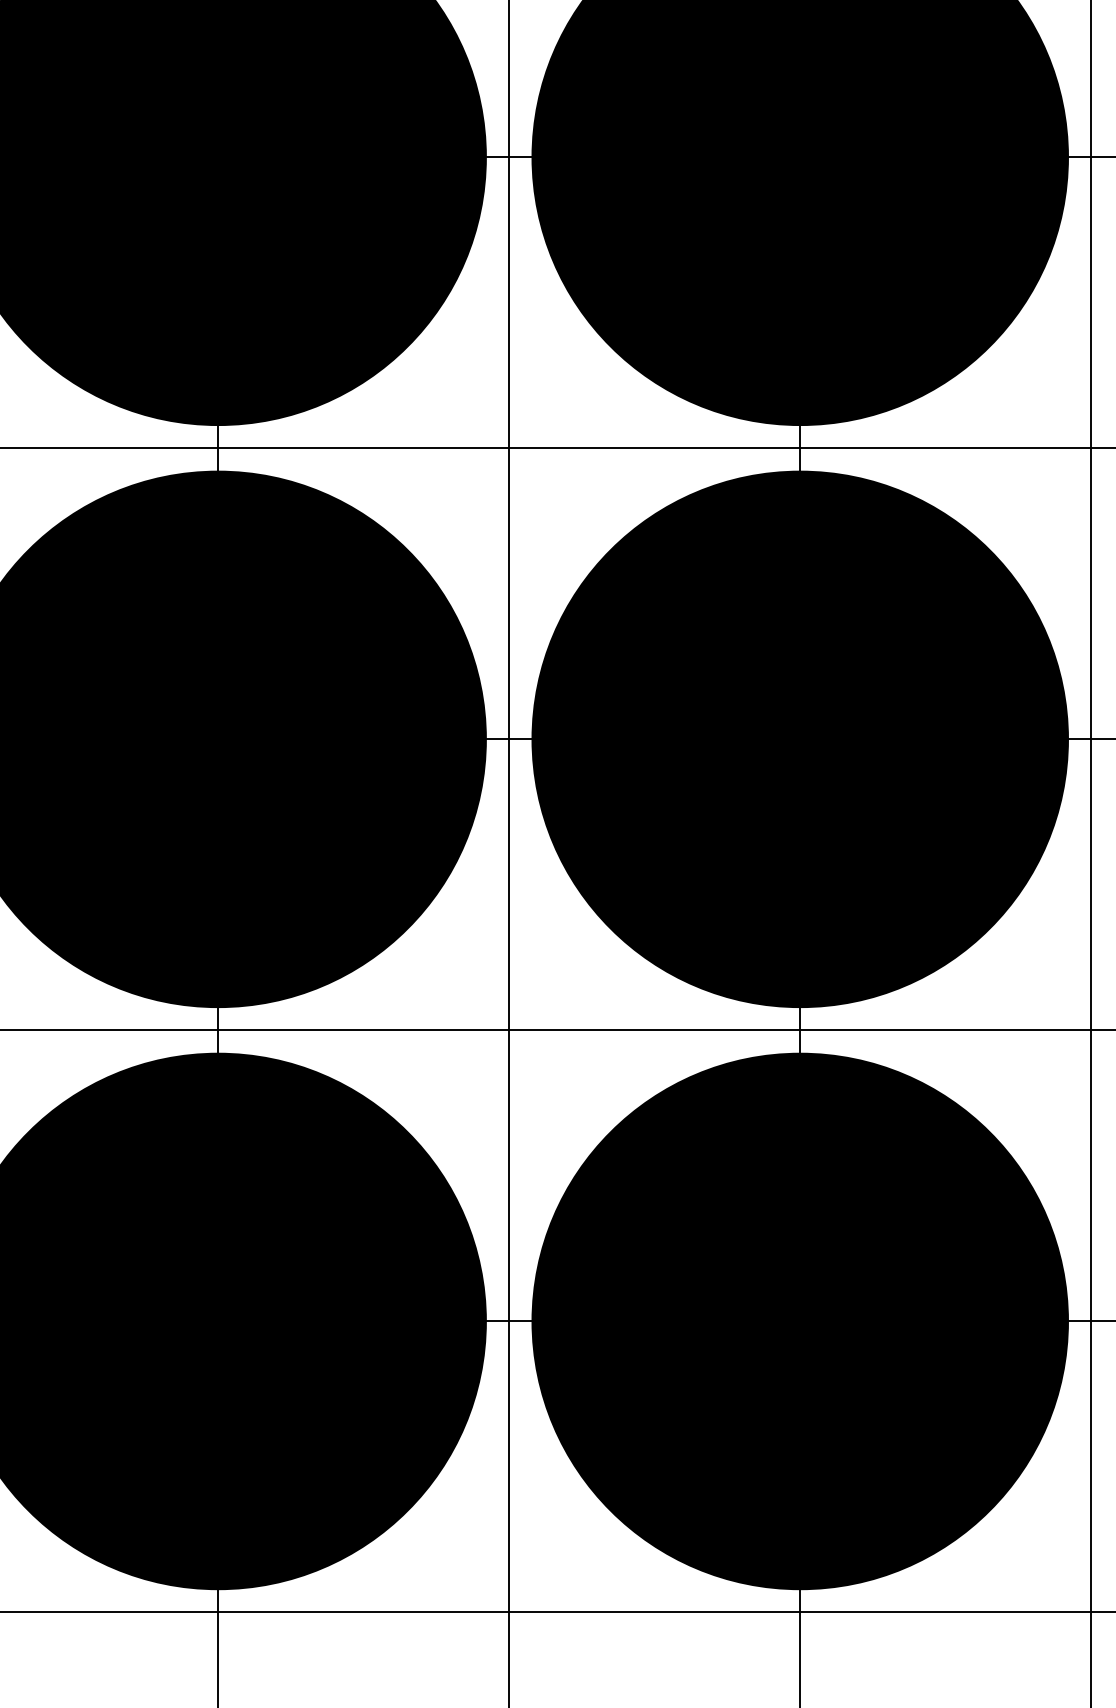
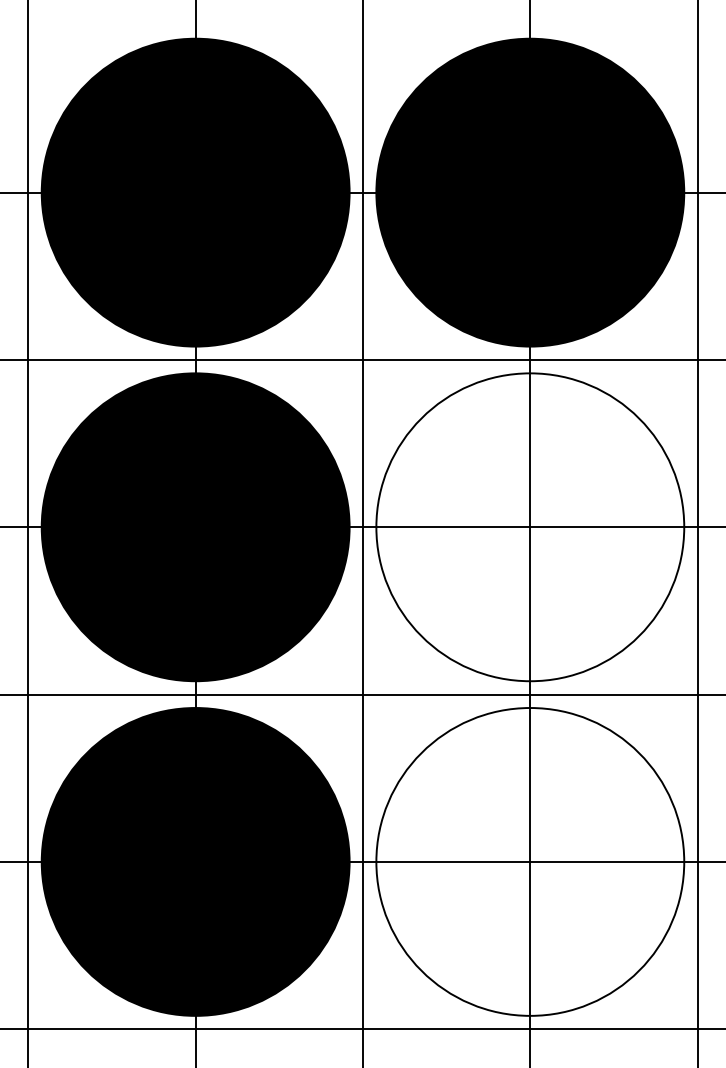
fill: (800, 739) -> (530, 527), removed
fill: (800, 1320) -> (530, 861), removed

